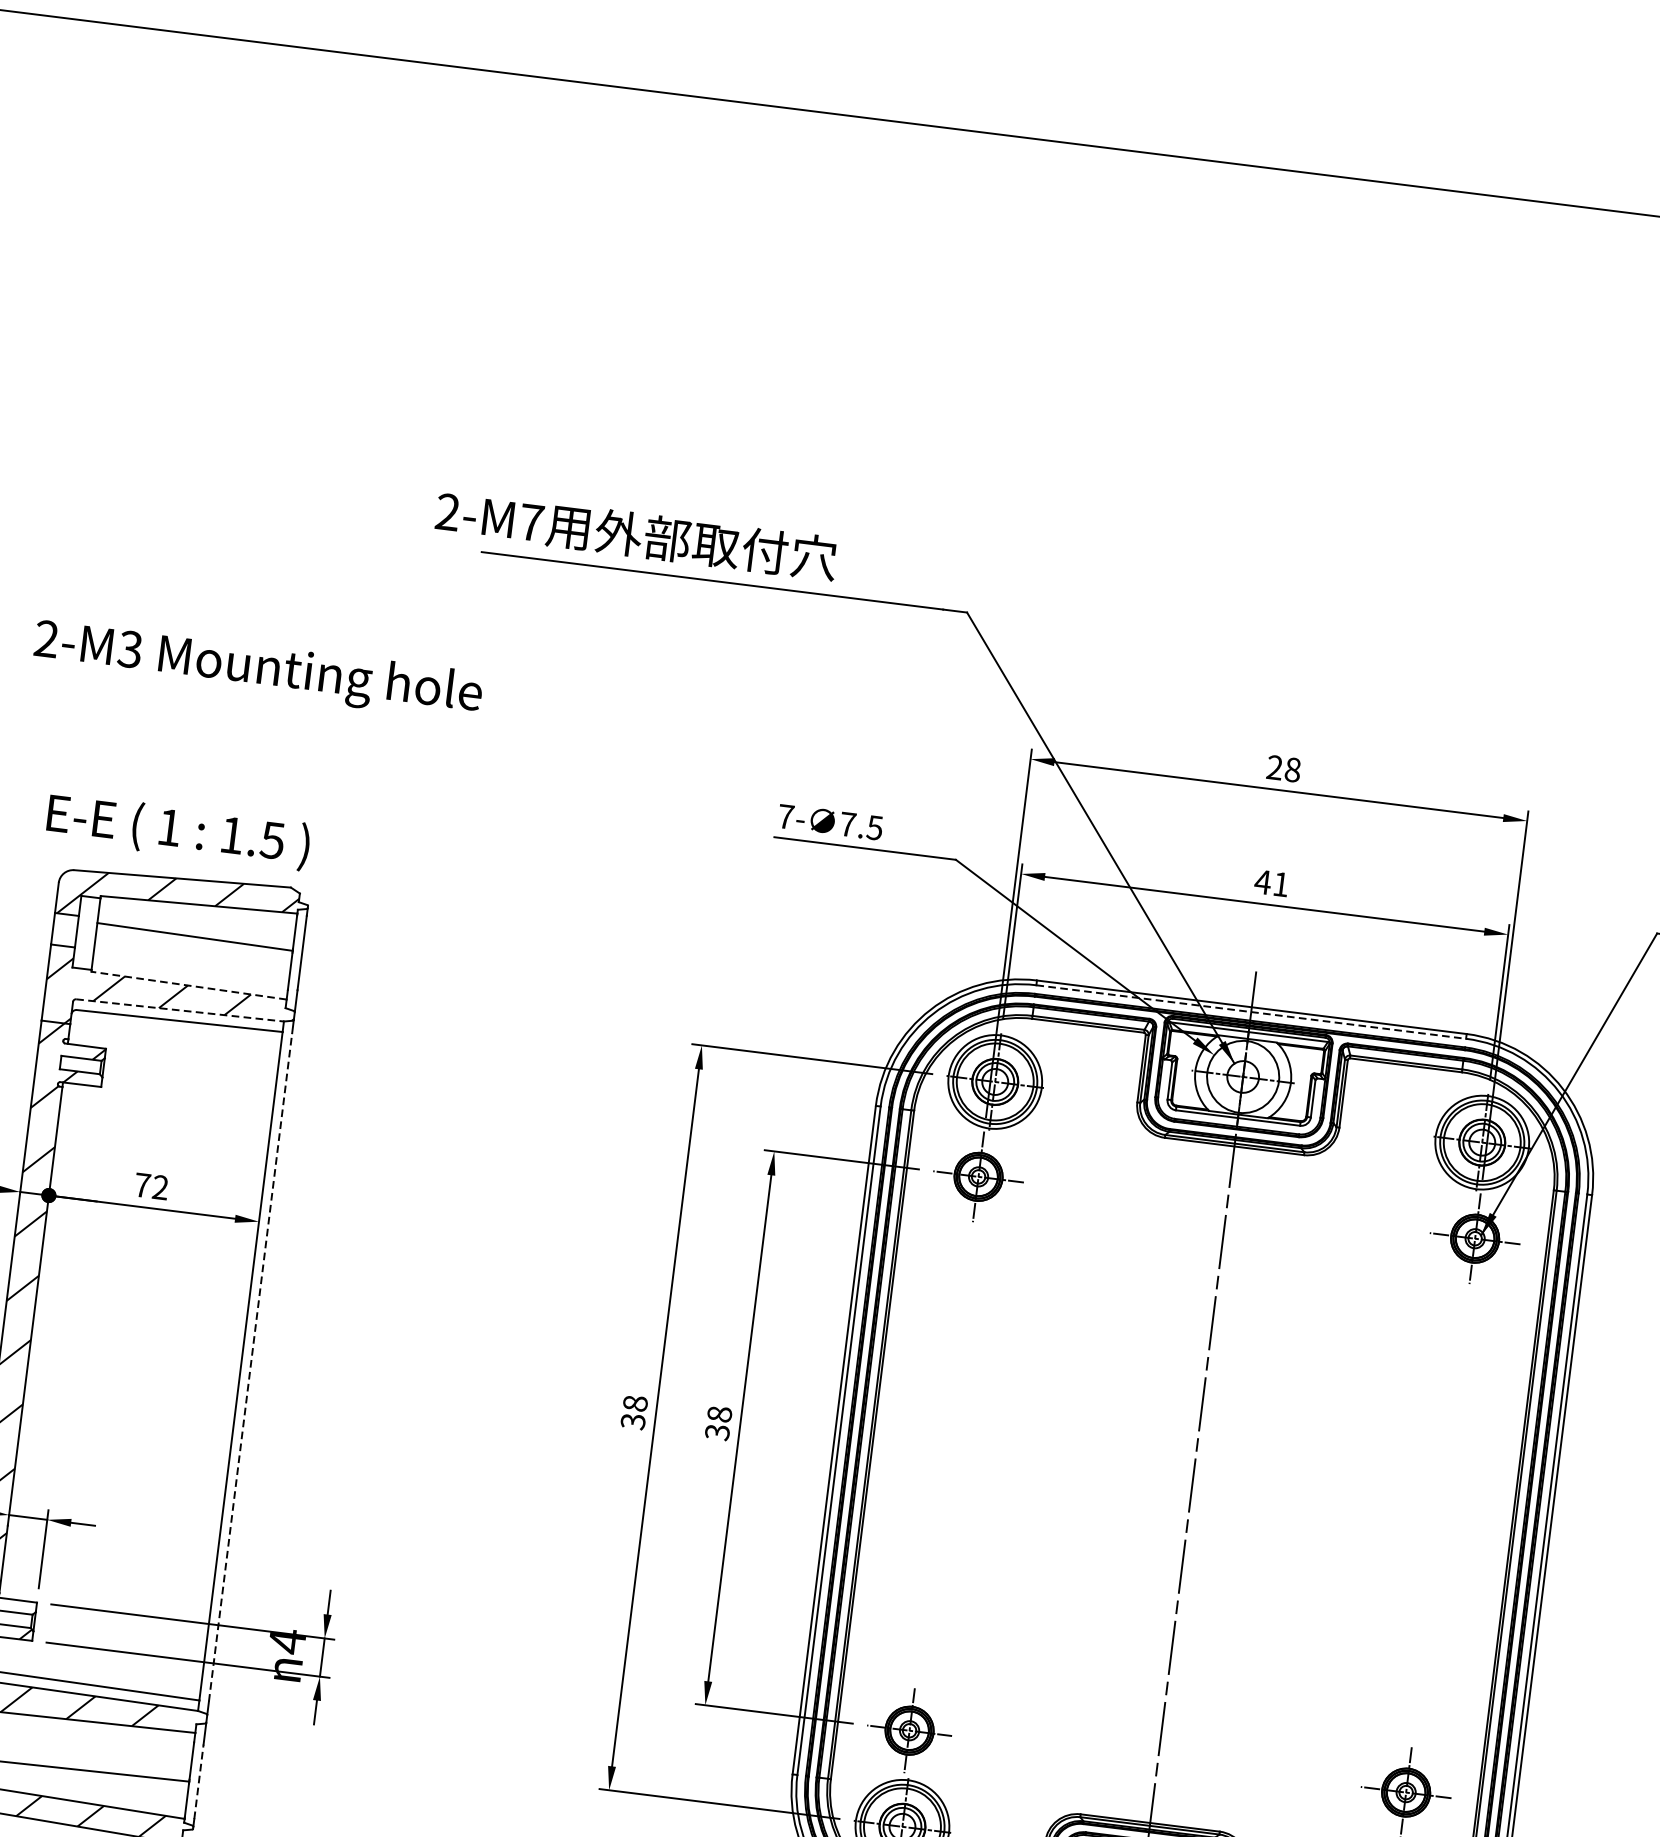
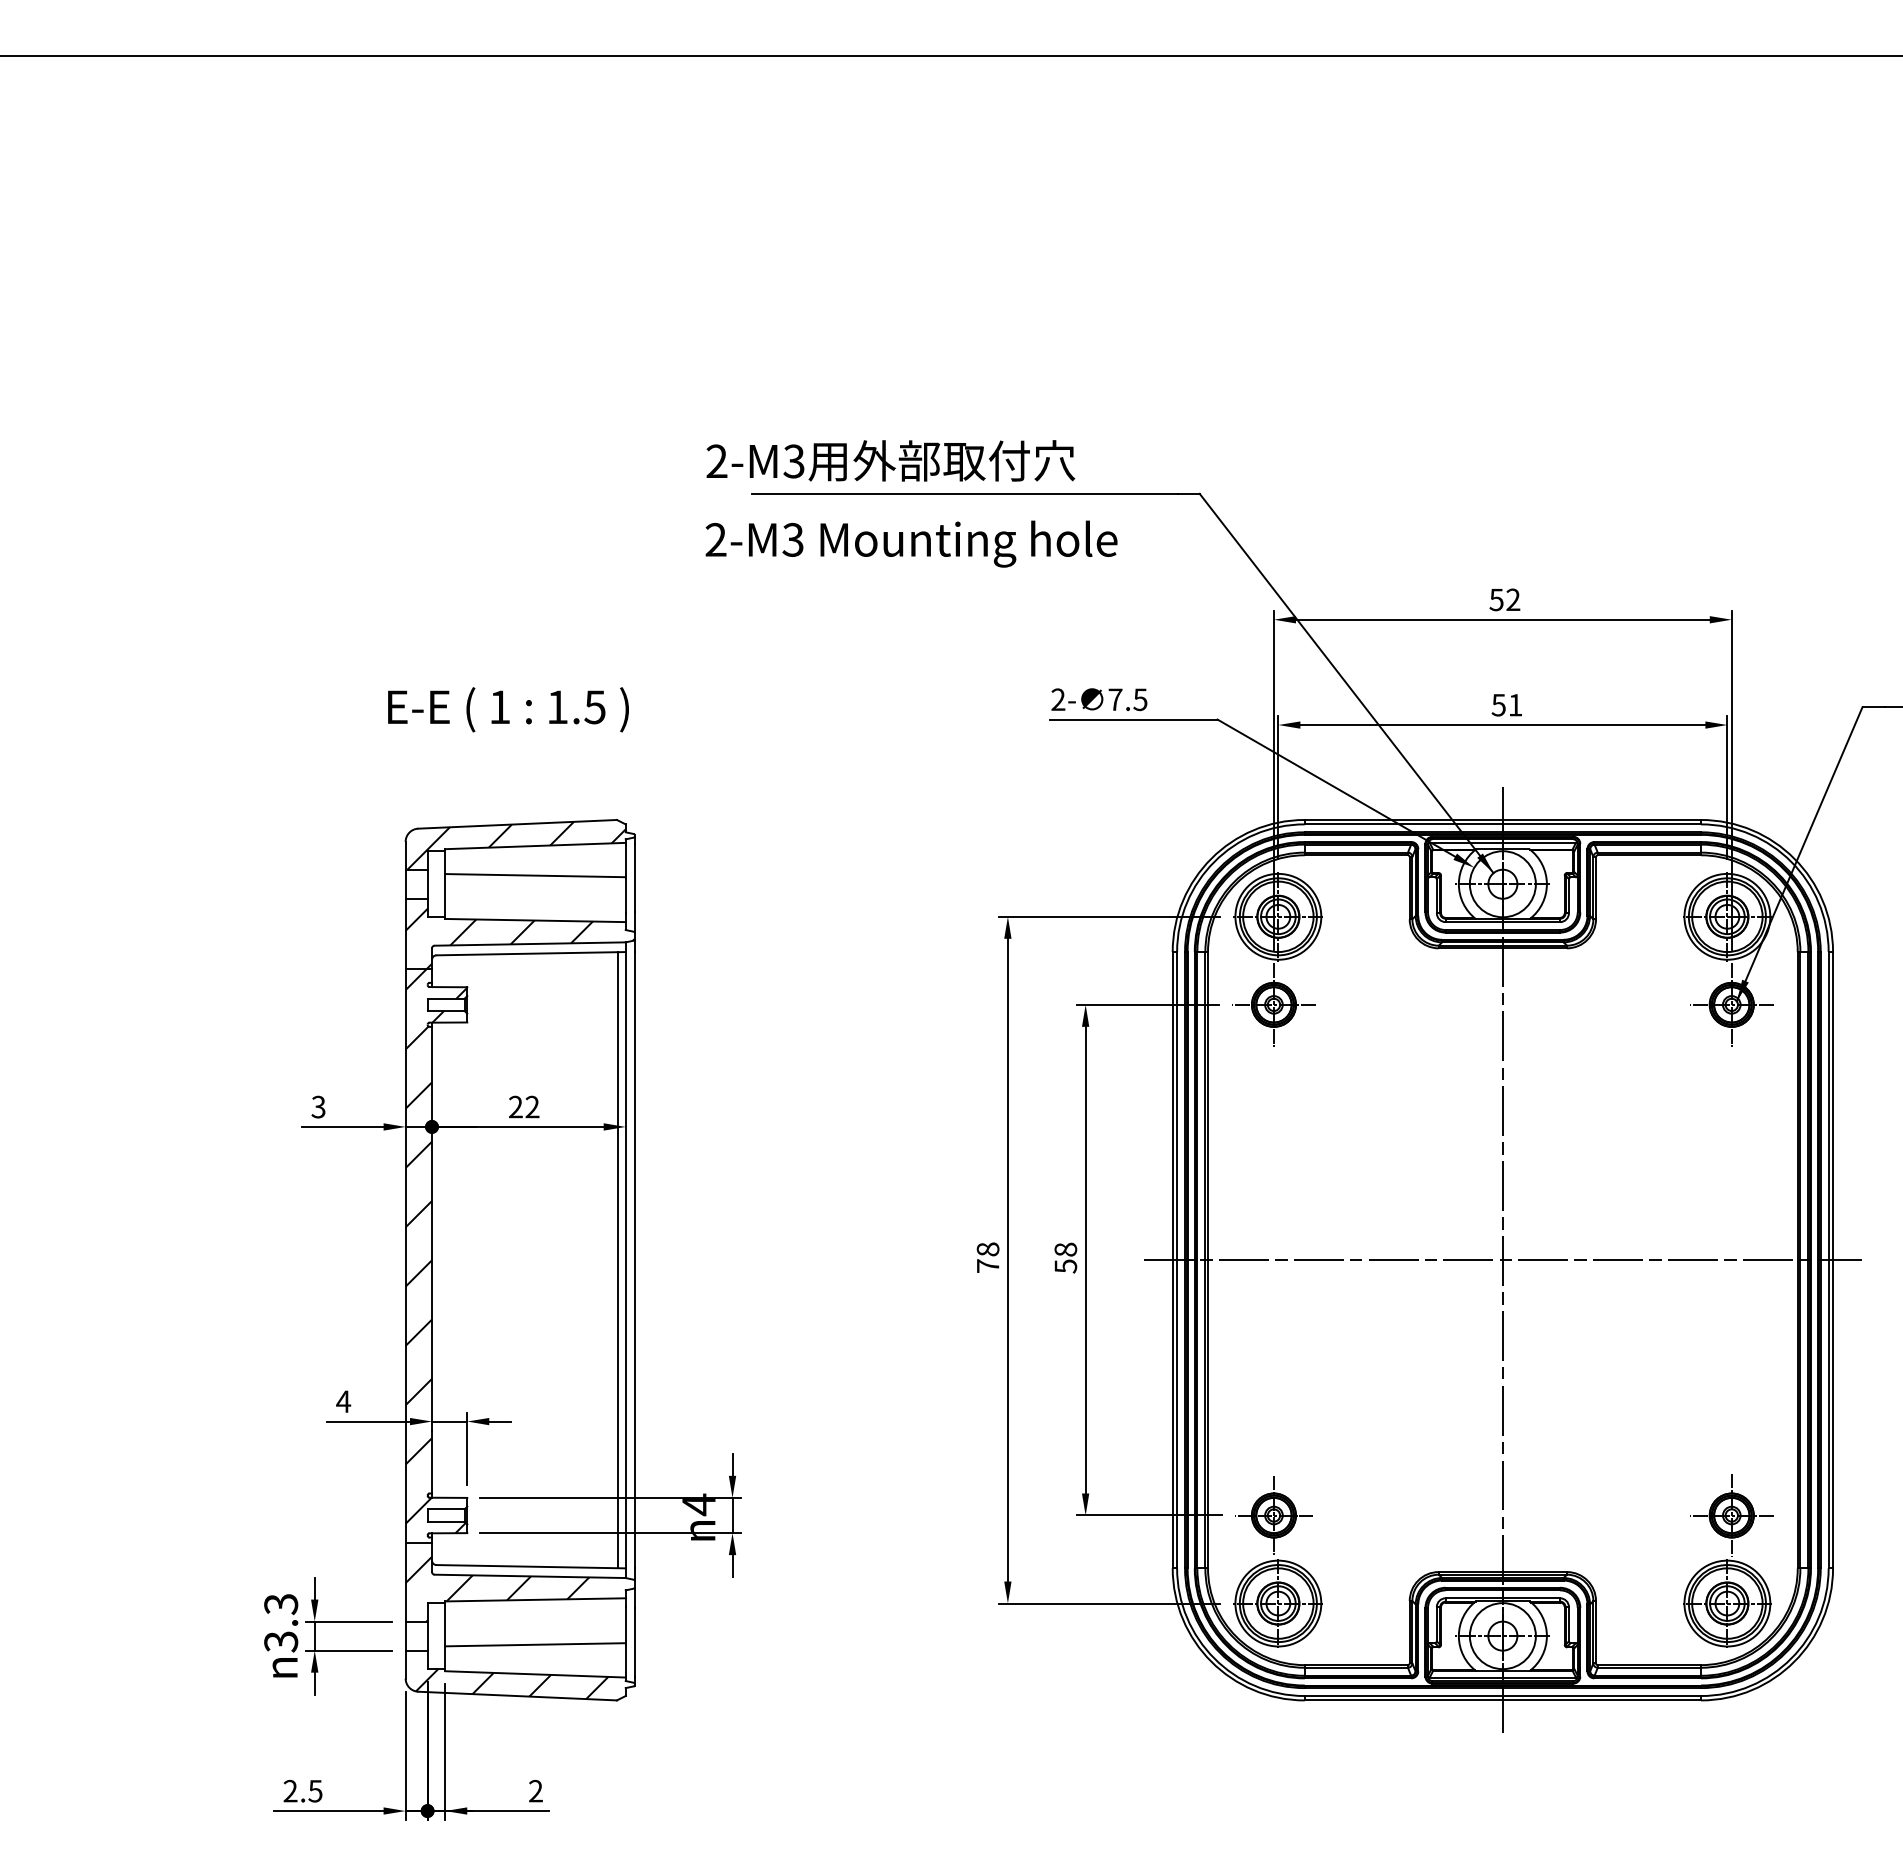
text: (530, 522) -> (793, 461), 2-M7 -> 2-M3
text: (258, 669) -> (911, 543), moved
text: (1283, 768) -> (1504, 599), 28 -> 52
text: (786, 816) -> (1058, 699), 7- -> 2-
text: (178, 831) -> (508, 709), moved
text: (1262, 882) -> (1498, 705), 41 -> 51
line: (189, 985) -> (535, 920), dashed -> solid
line: (180, 1010) -> (530, 944), dashed -> solid
line: (1251, 1012) -> (1503, 824), dashed -> solid
text: (142, 1184) -> (515, 1106), 72 -> 22
line: (232, 1365) -> (617, 1260), added
line: (250, 1366) -> (634, 1259), dashed -> solid
text: (632, 1421) -> (987, 1266), 38 -> 78
text: (717, 1432) -> (1065, 1266), 38 -> 58
line: (1191, 1485) -> (1502, 1260), added
line: (198, 1780) -> (634, 1641), dashed -> solid

